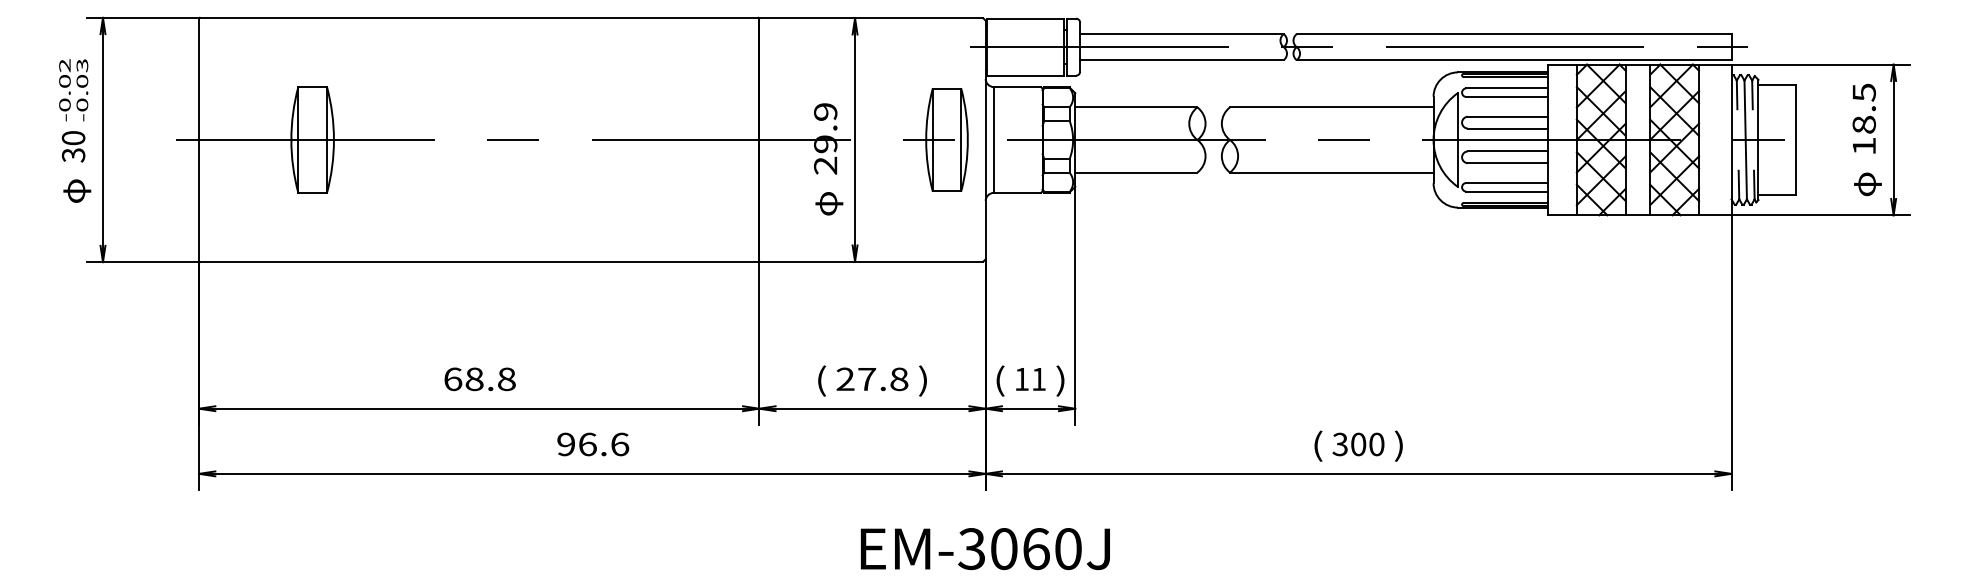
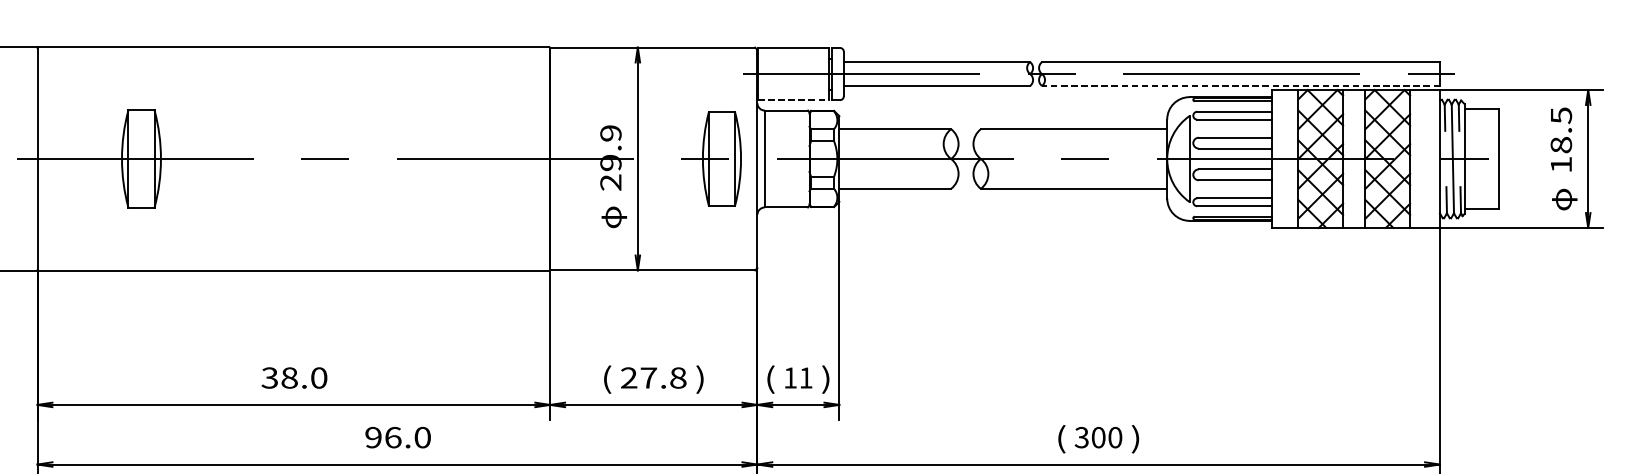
line: (1513, 60) -> (1240, 86), solid -> dashed
line: (1025, 75) -> (793, 99), solid -> dashed
text: (479, 379) -> (294, 378), 68.8 -> 38.0
text: (620, 444) -> (423, 437), 96.6 -> 96.0

